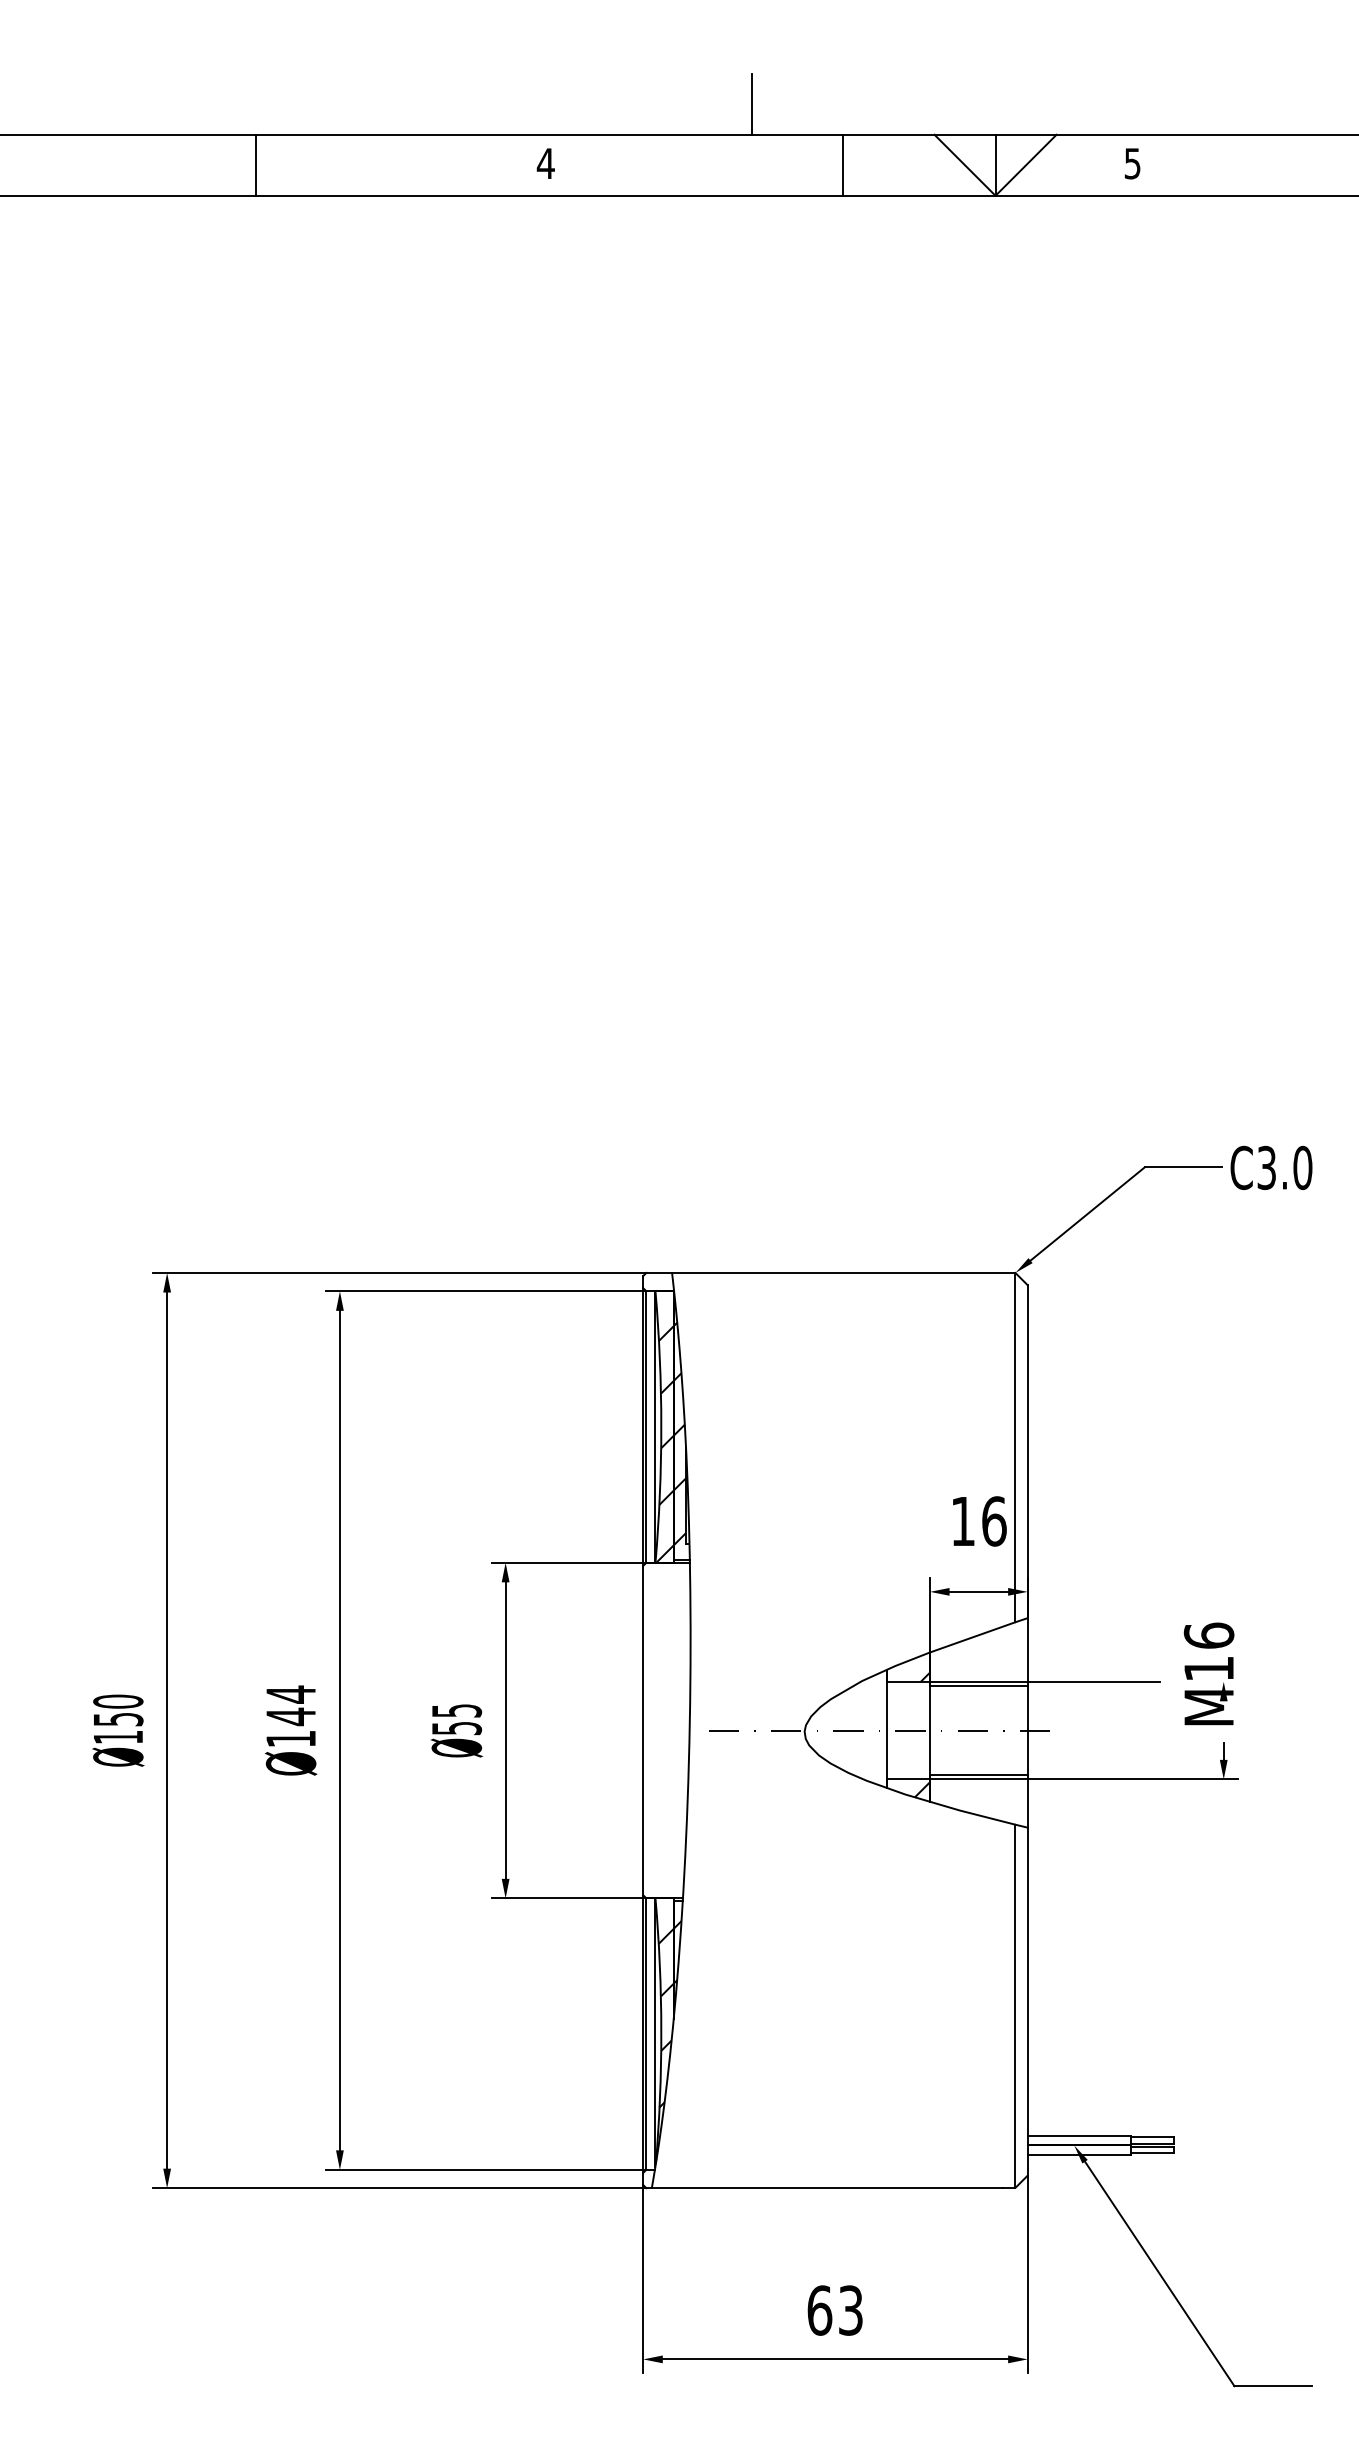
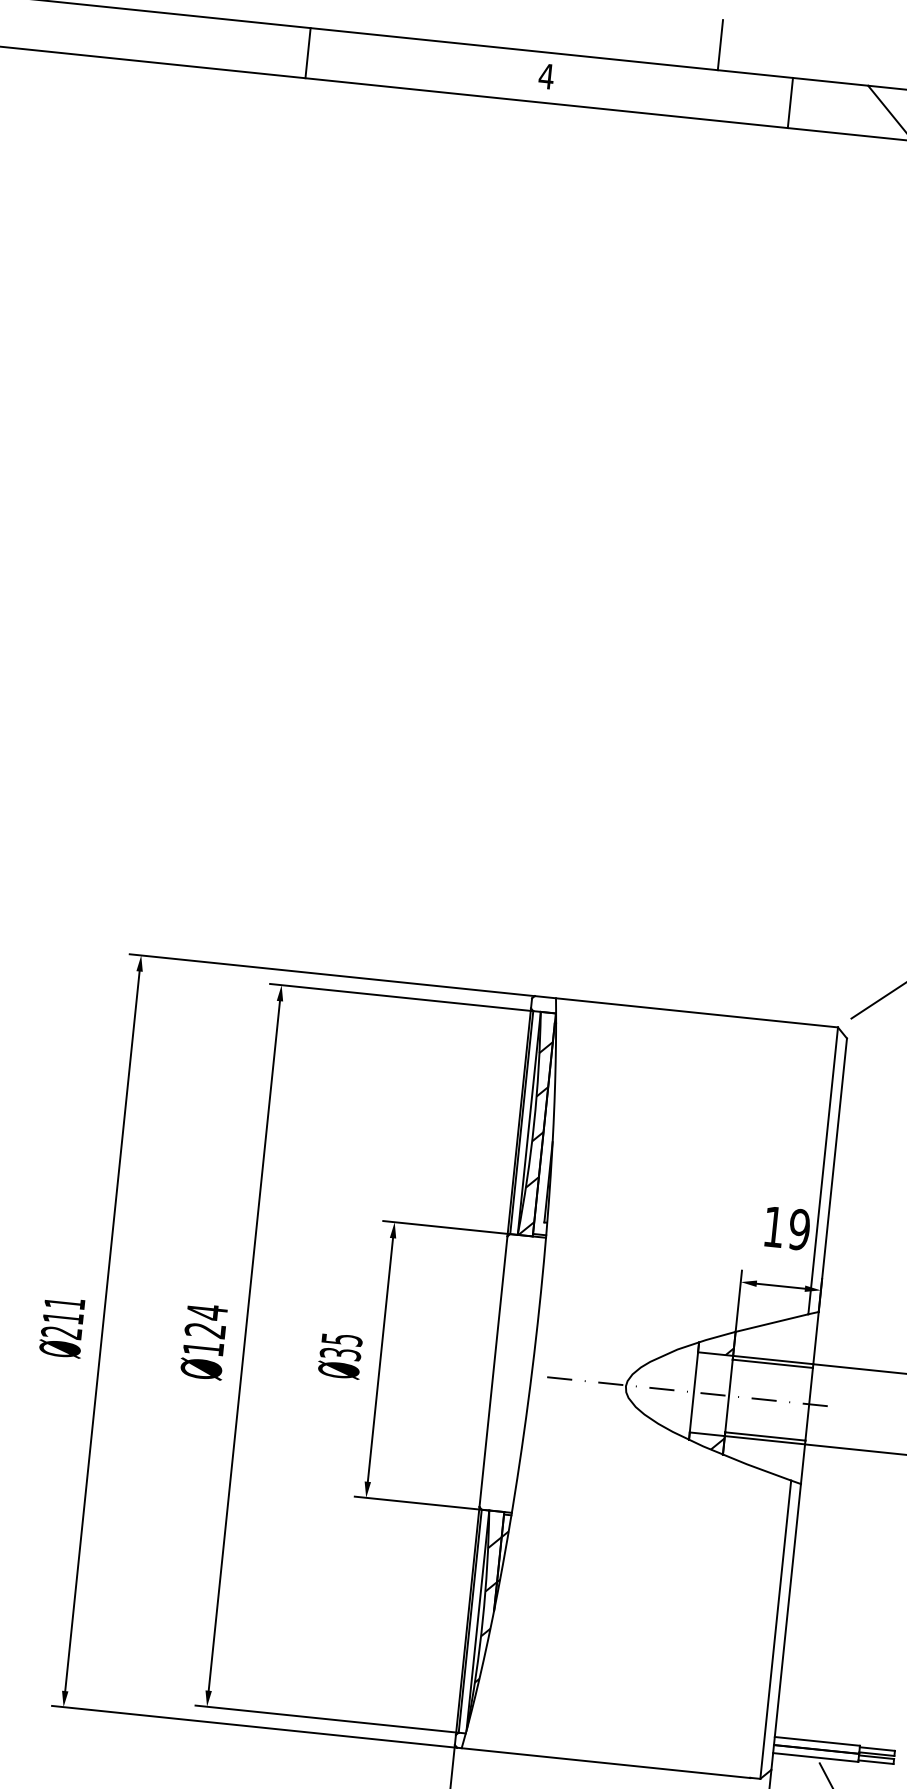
fill: (1023, 1265) -> (845, 1021), removed
hatch: (679, 1433) -> (548, 1130), removed
text: (994, 1521) -> (799, 1229), 16 -> 19
text: (290, 1716) -> (204, 1330), Ø144 -> Ø124
text: (118, 1719) -> (63, 1318), Ø150 -> Ø211
text: (456, 1727) -> (340, 1353), Ø55 -> Ø35
fill: (1080, 2154) -> (816, 1756), removed

